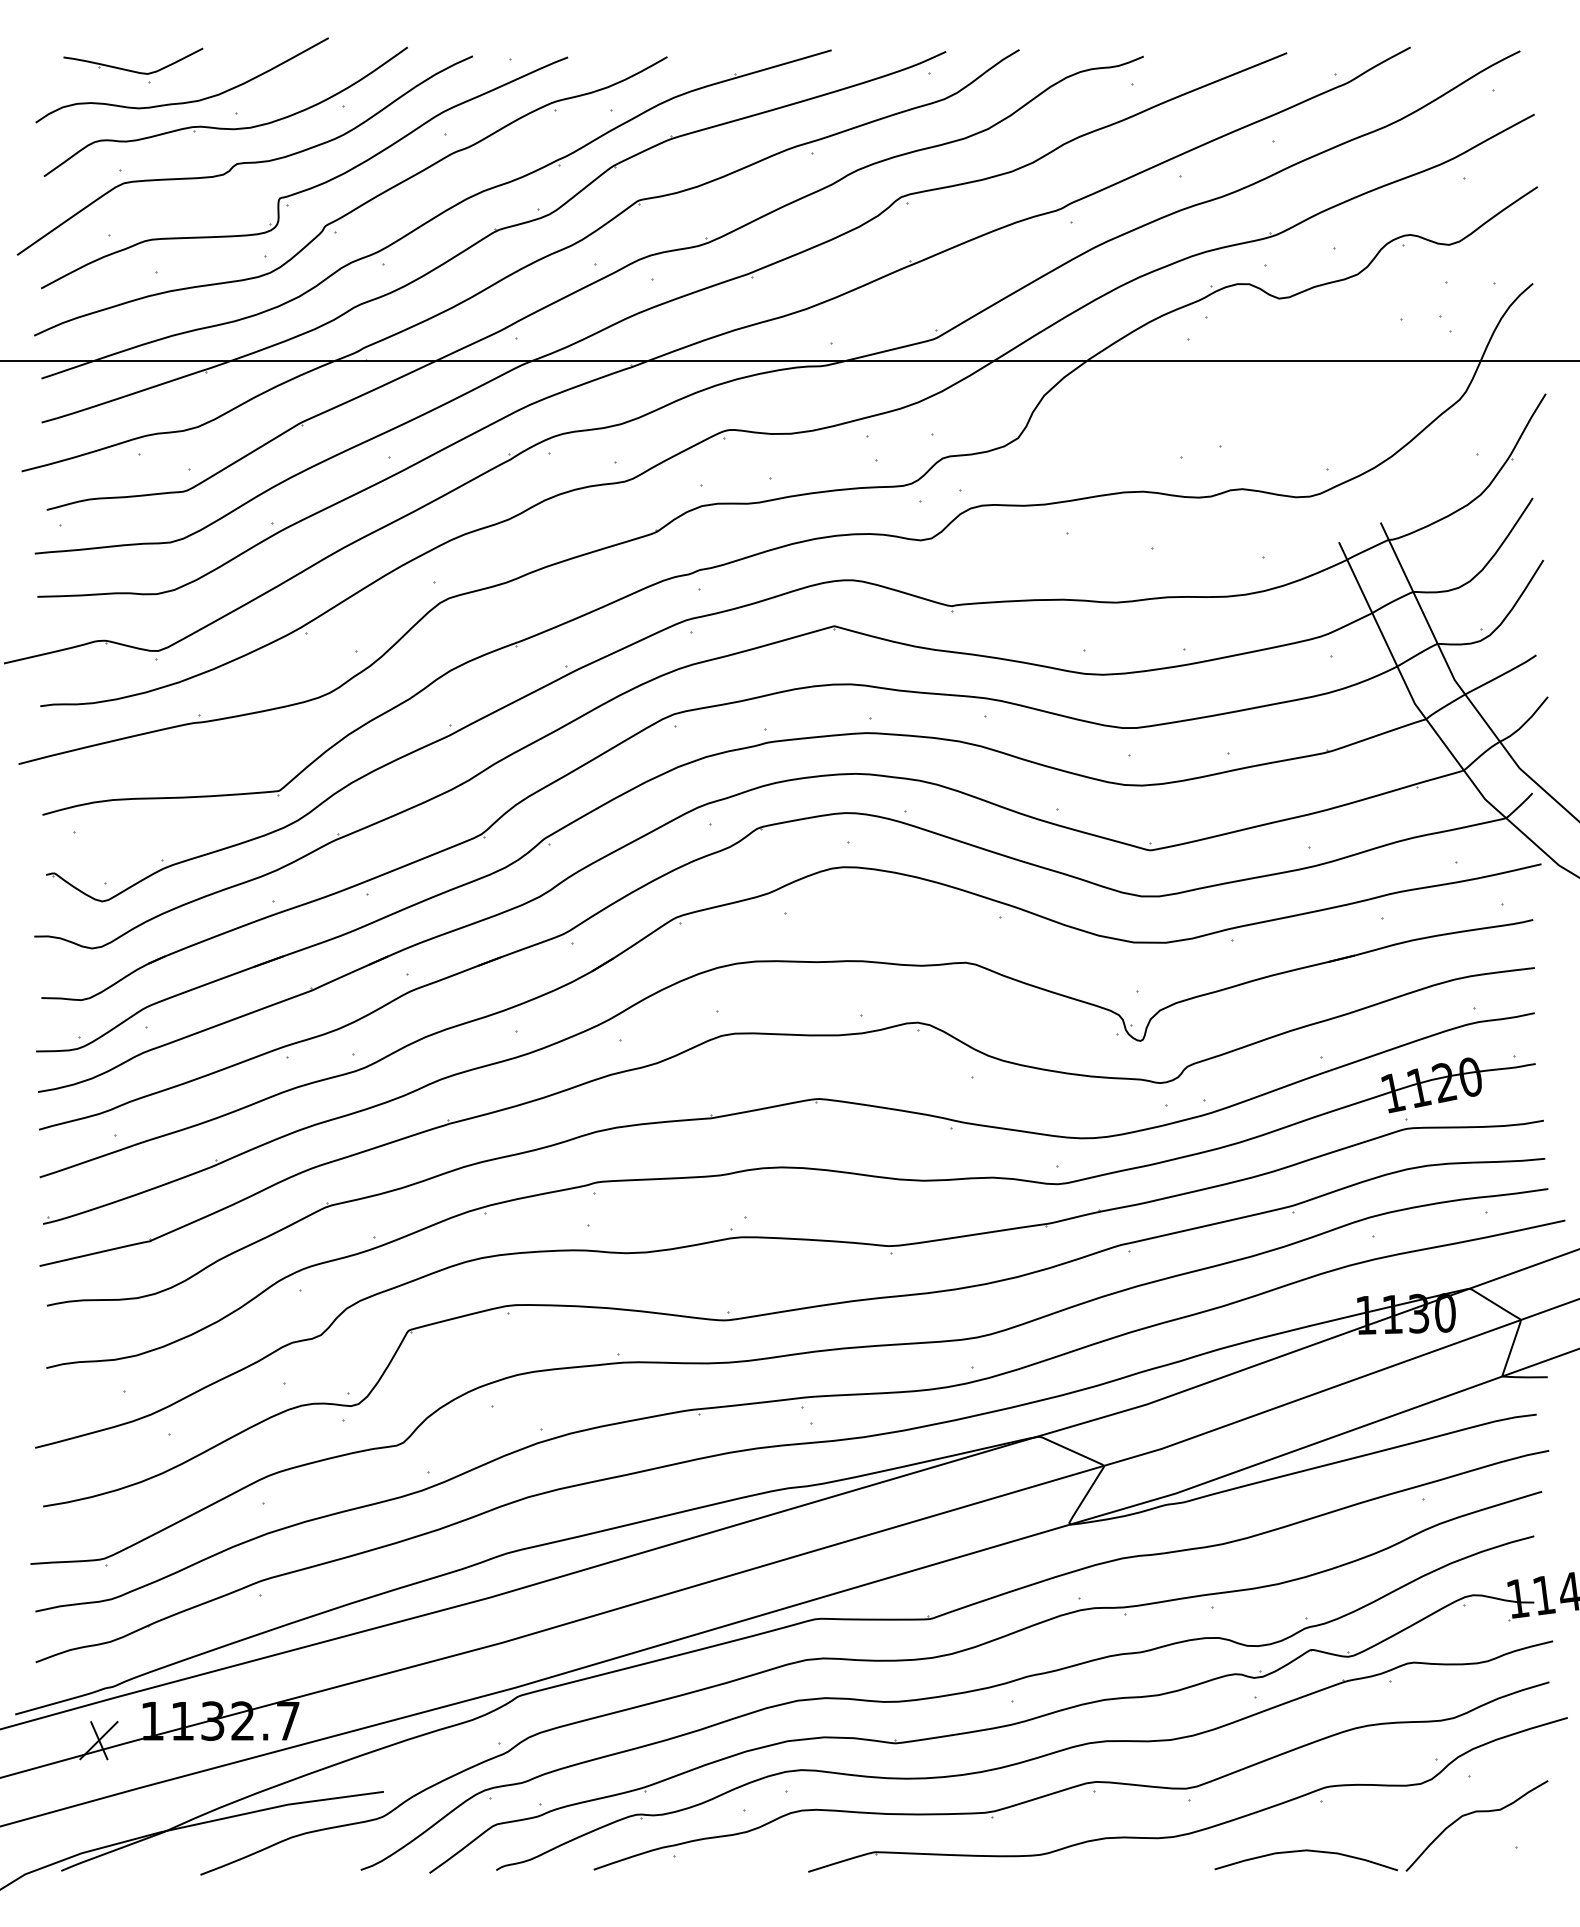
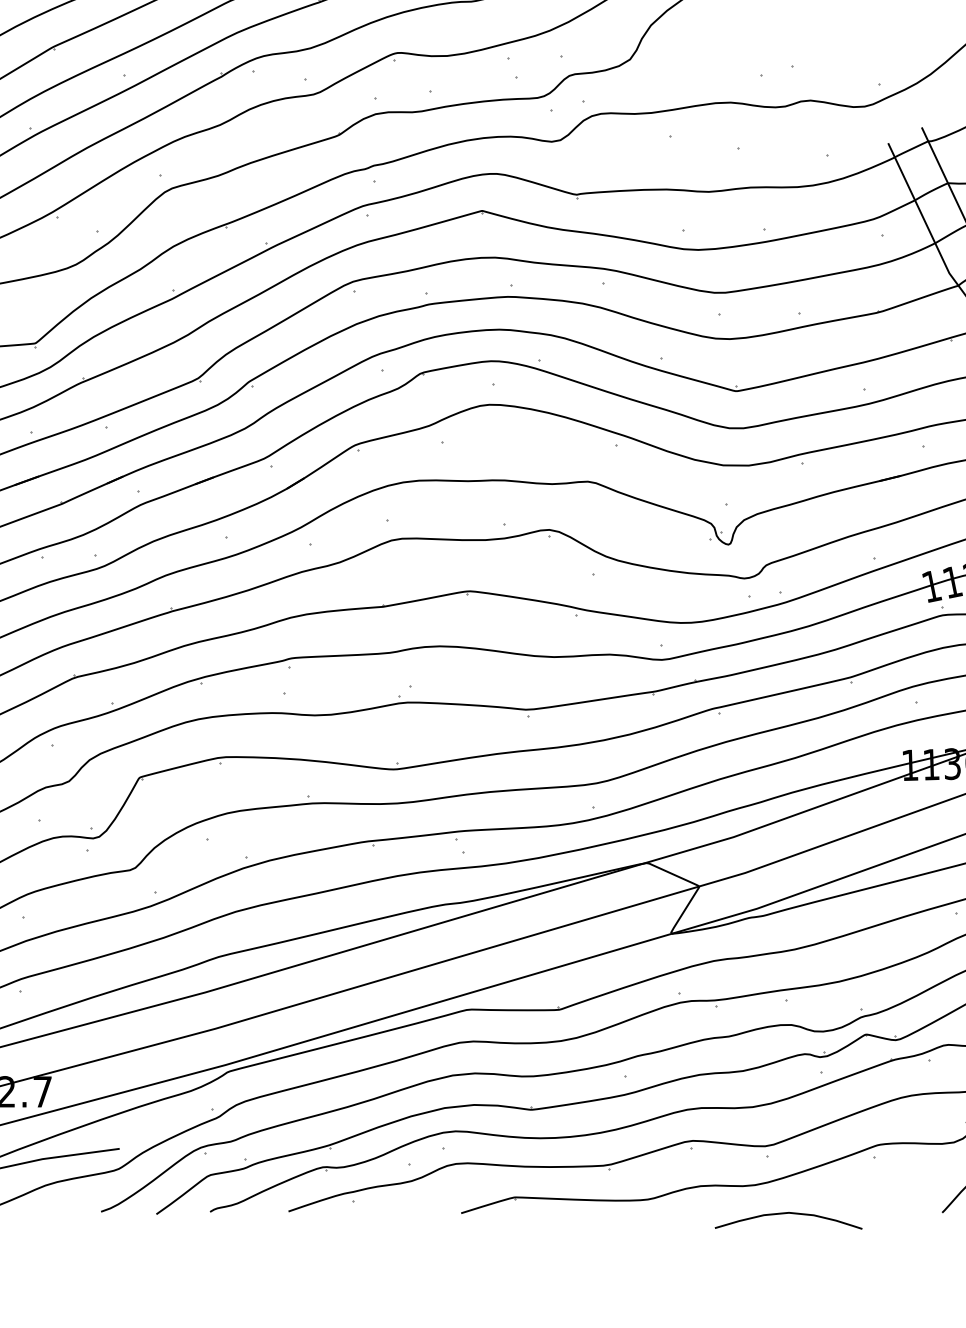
curve: (1305, 1851) -> (788, 1213), moved

